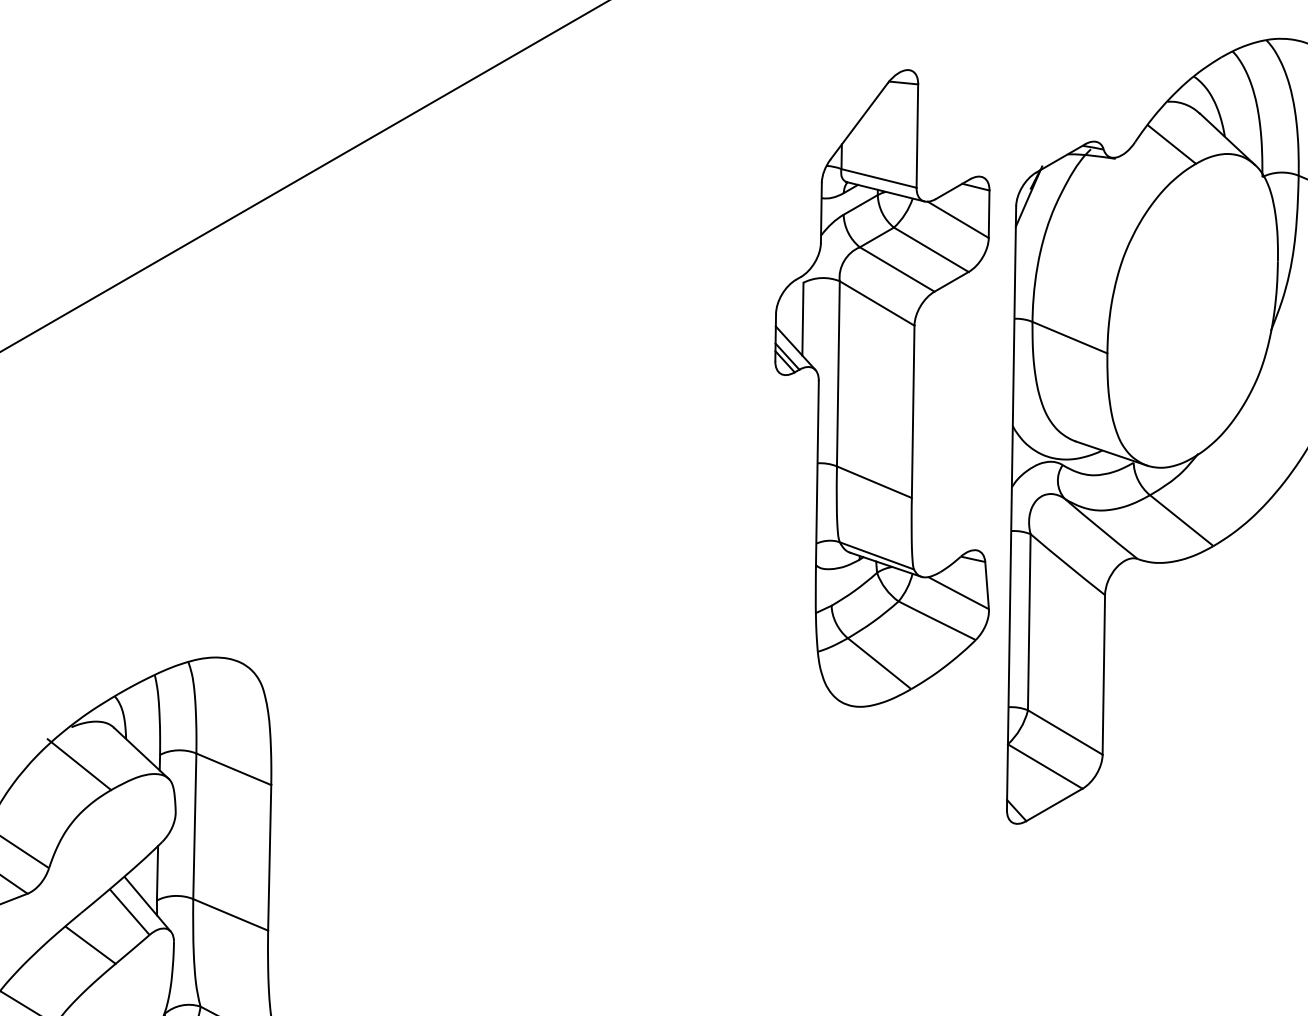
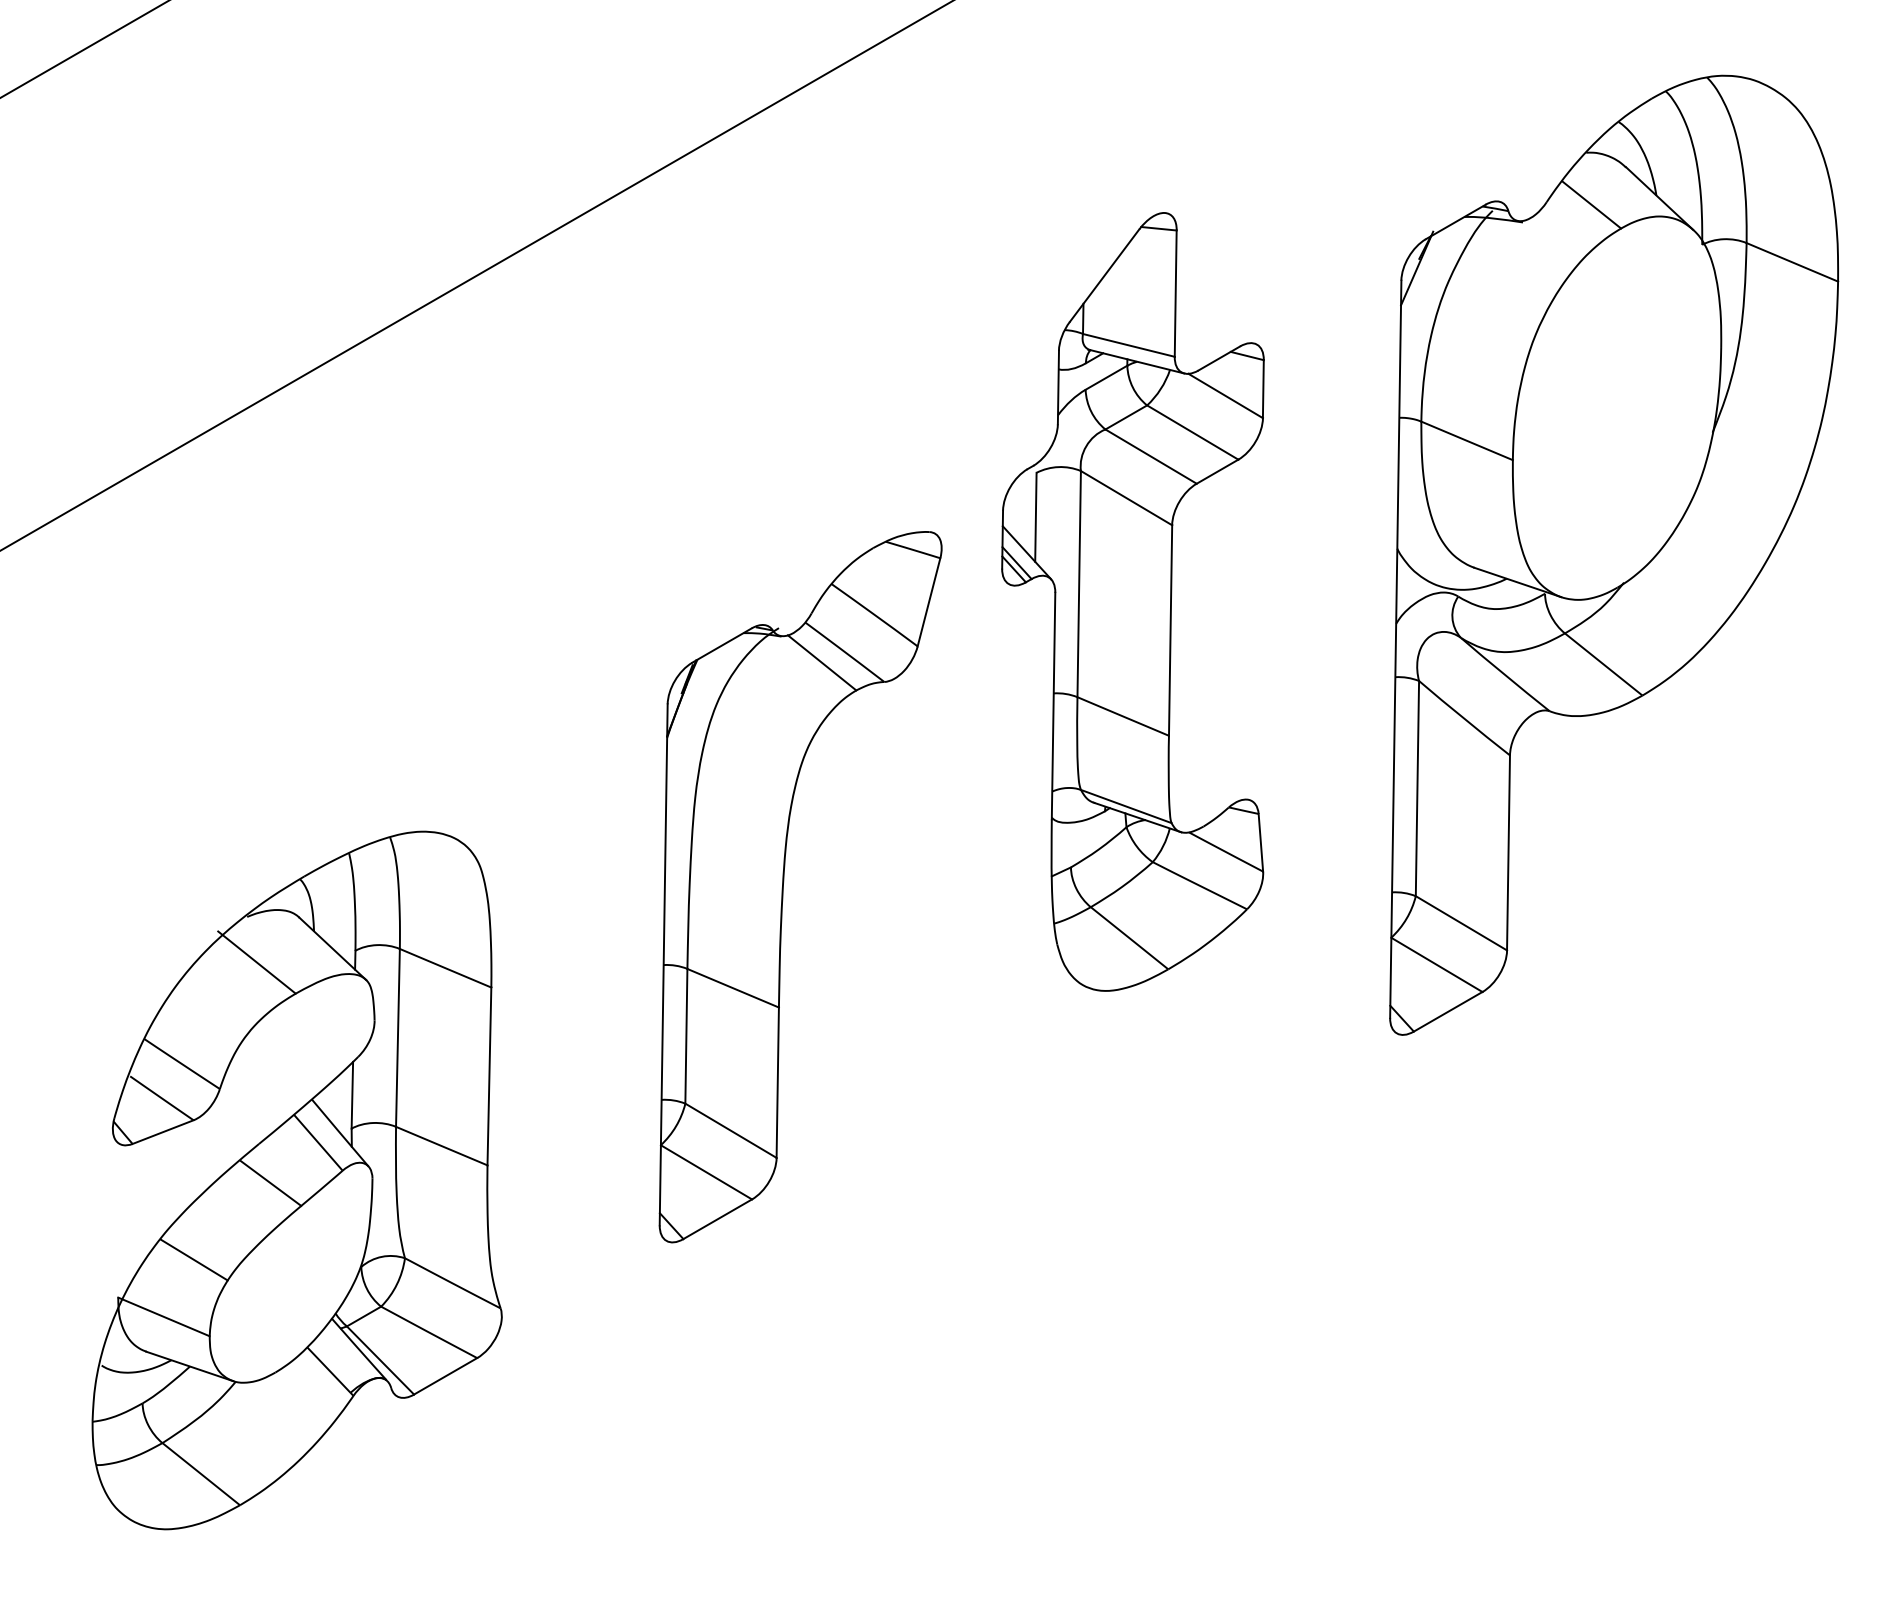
part: (882, 388) -> (1132, 601), moved
part: (510, 703) -> (783, 887), added

